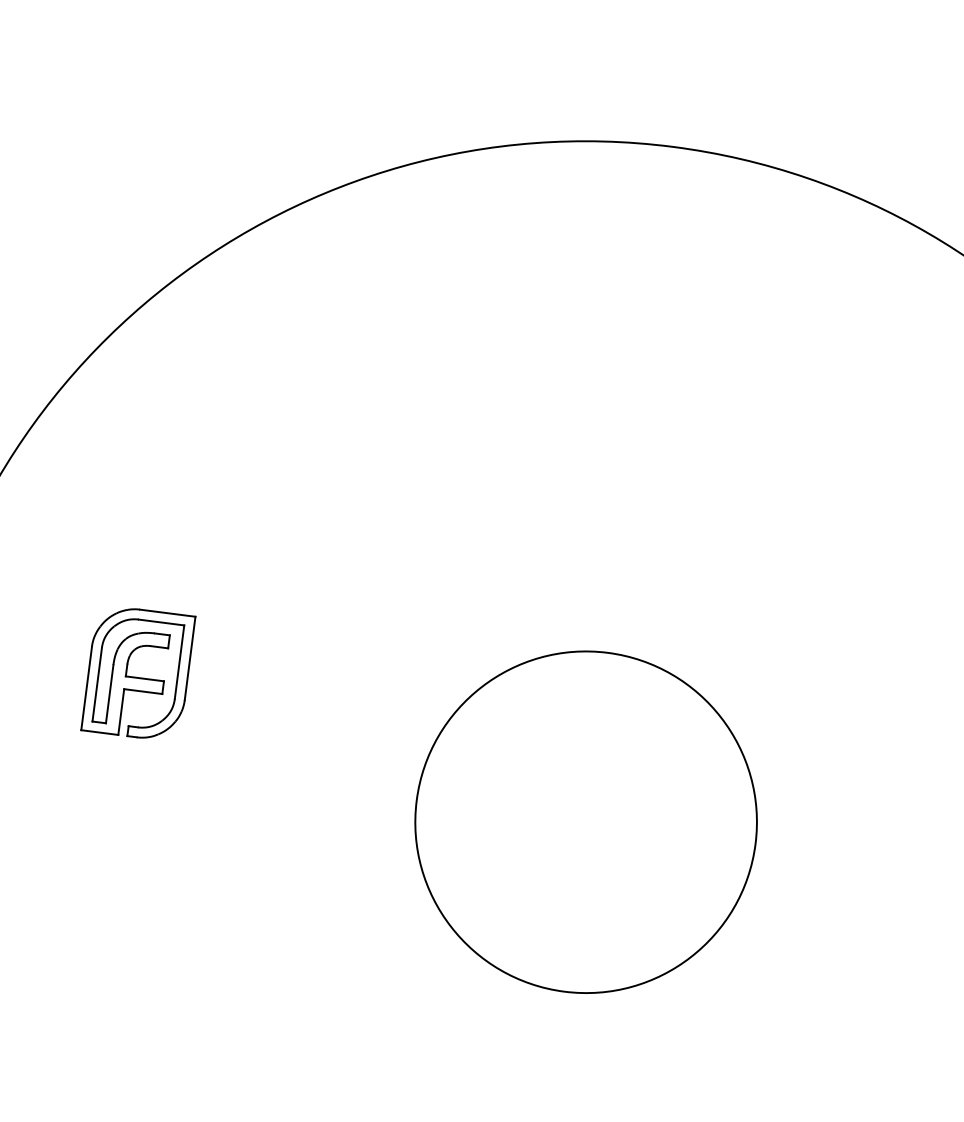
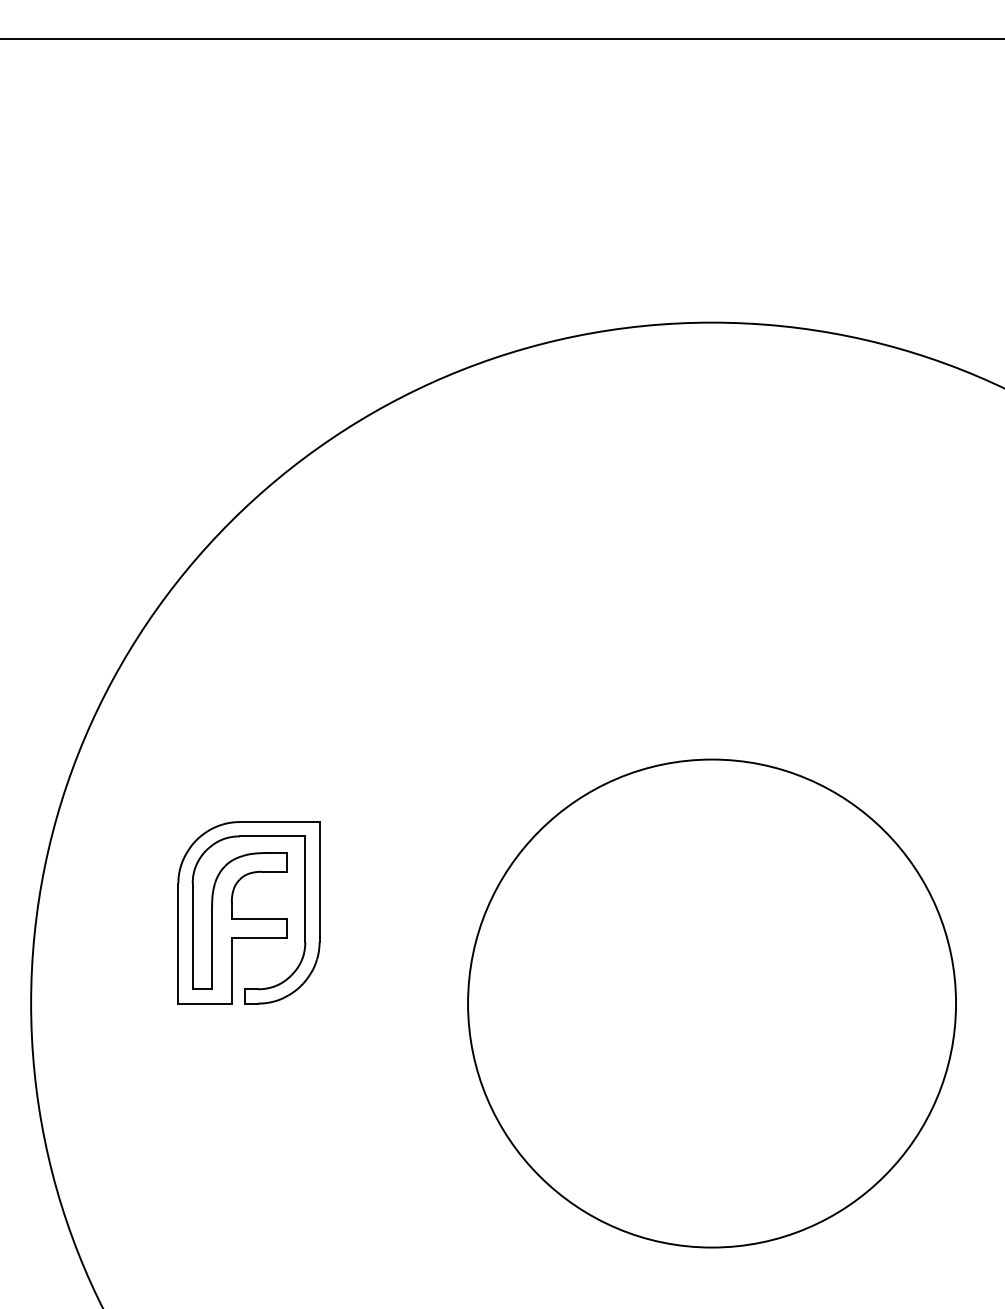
part: (137, 673) -> (248, 912), size x1.43
circle: (586, 822) -> (712, 1003), size x1.43

